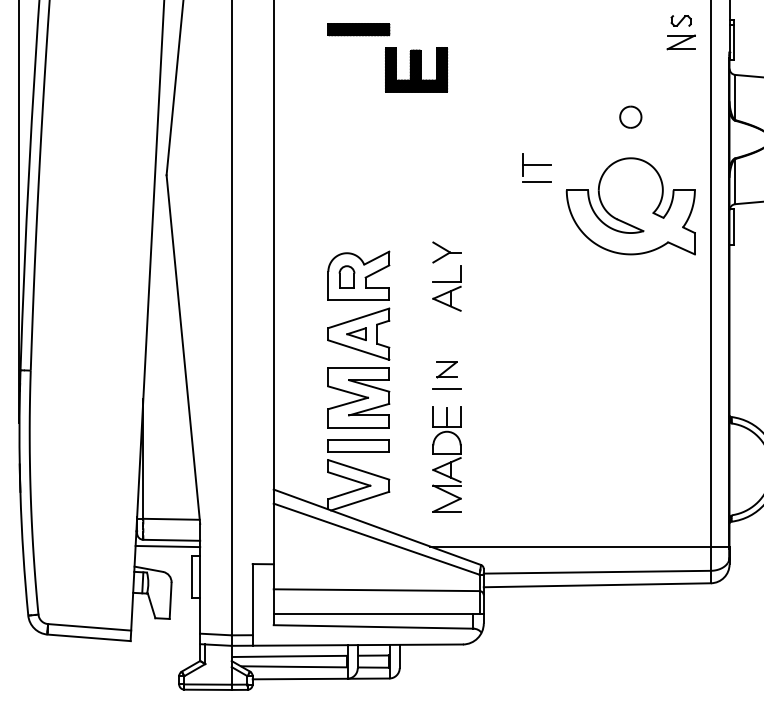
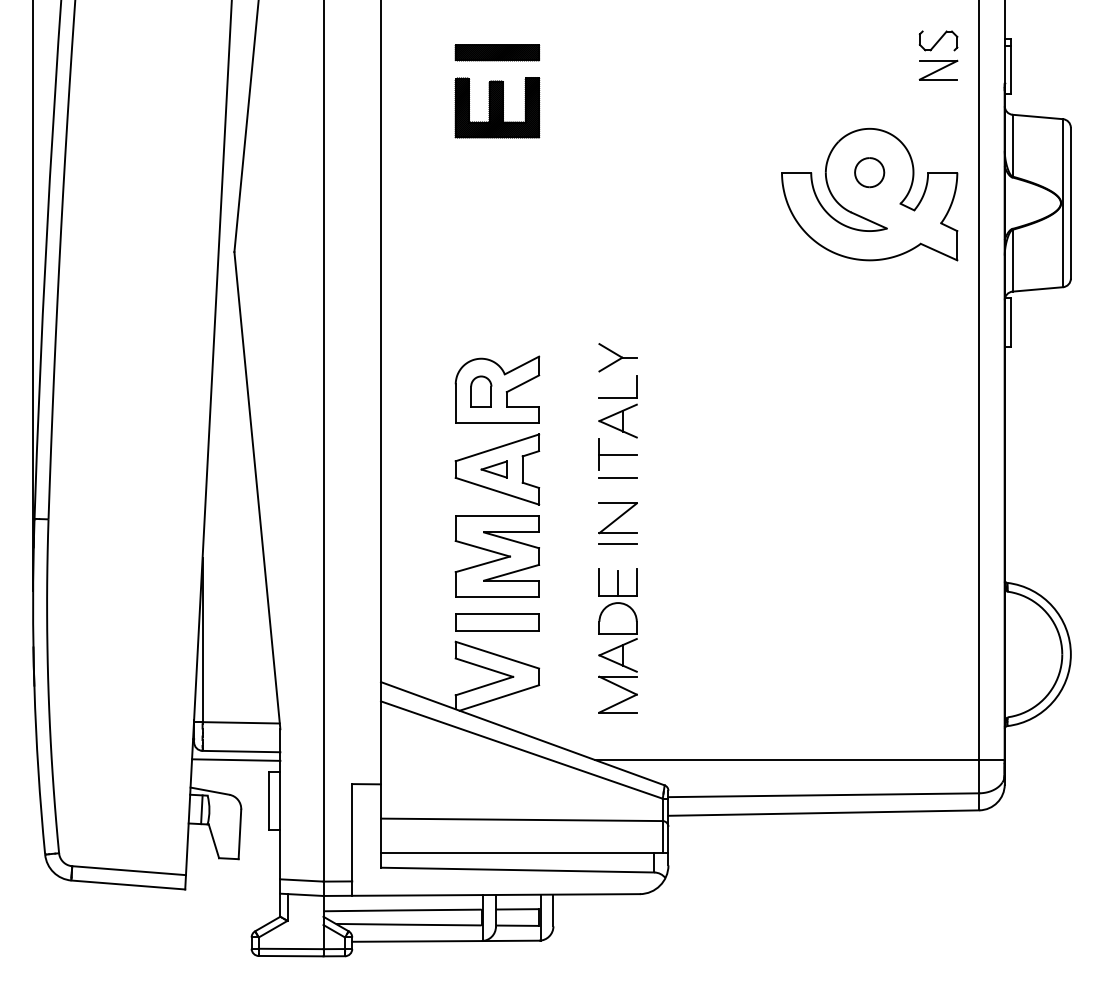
part: (681, 20) -> (938, 40), size x1.43
part: (416, 69) -> (497, 107), moved
part: (536, 167) -> (617, 458), moved
part: (630, 206) -> (869, 194), moved
part: (446, 369) -> (617, 518), size x1.43

